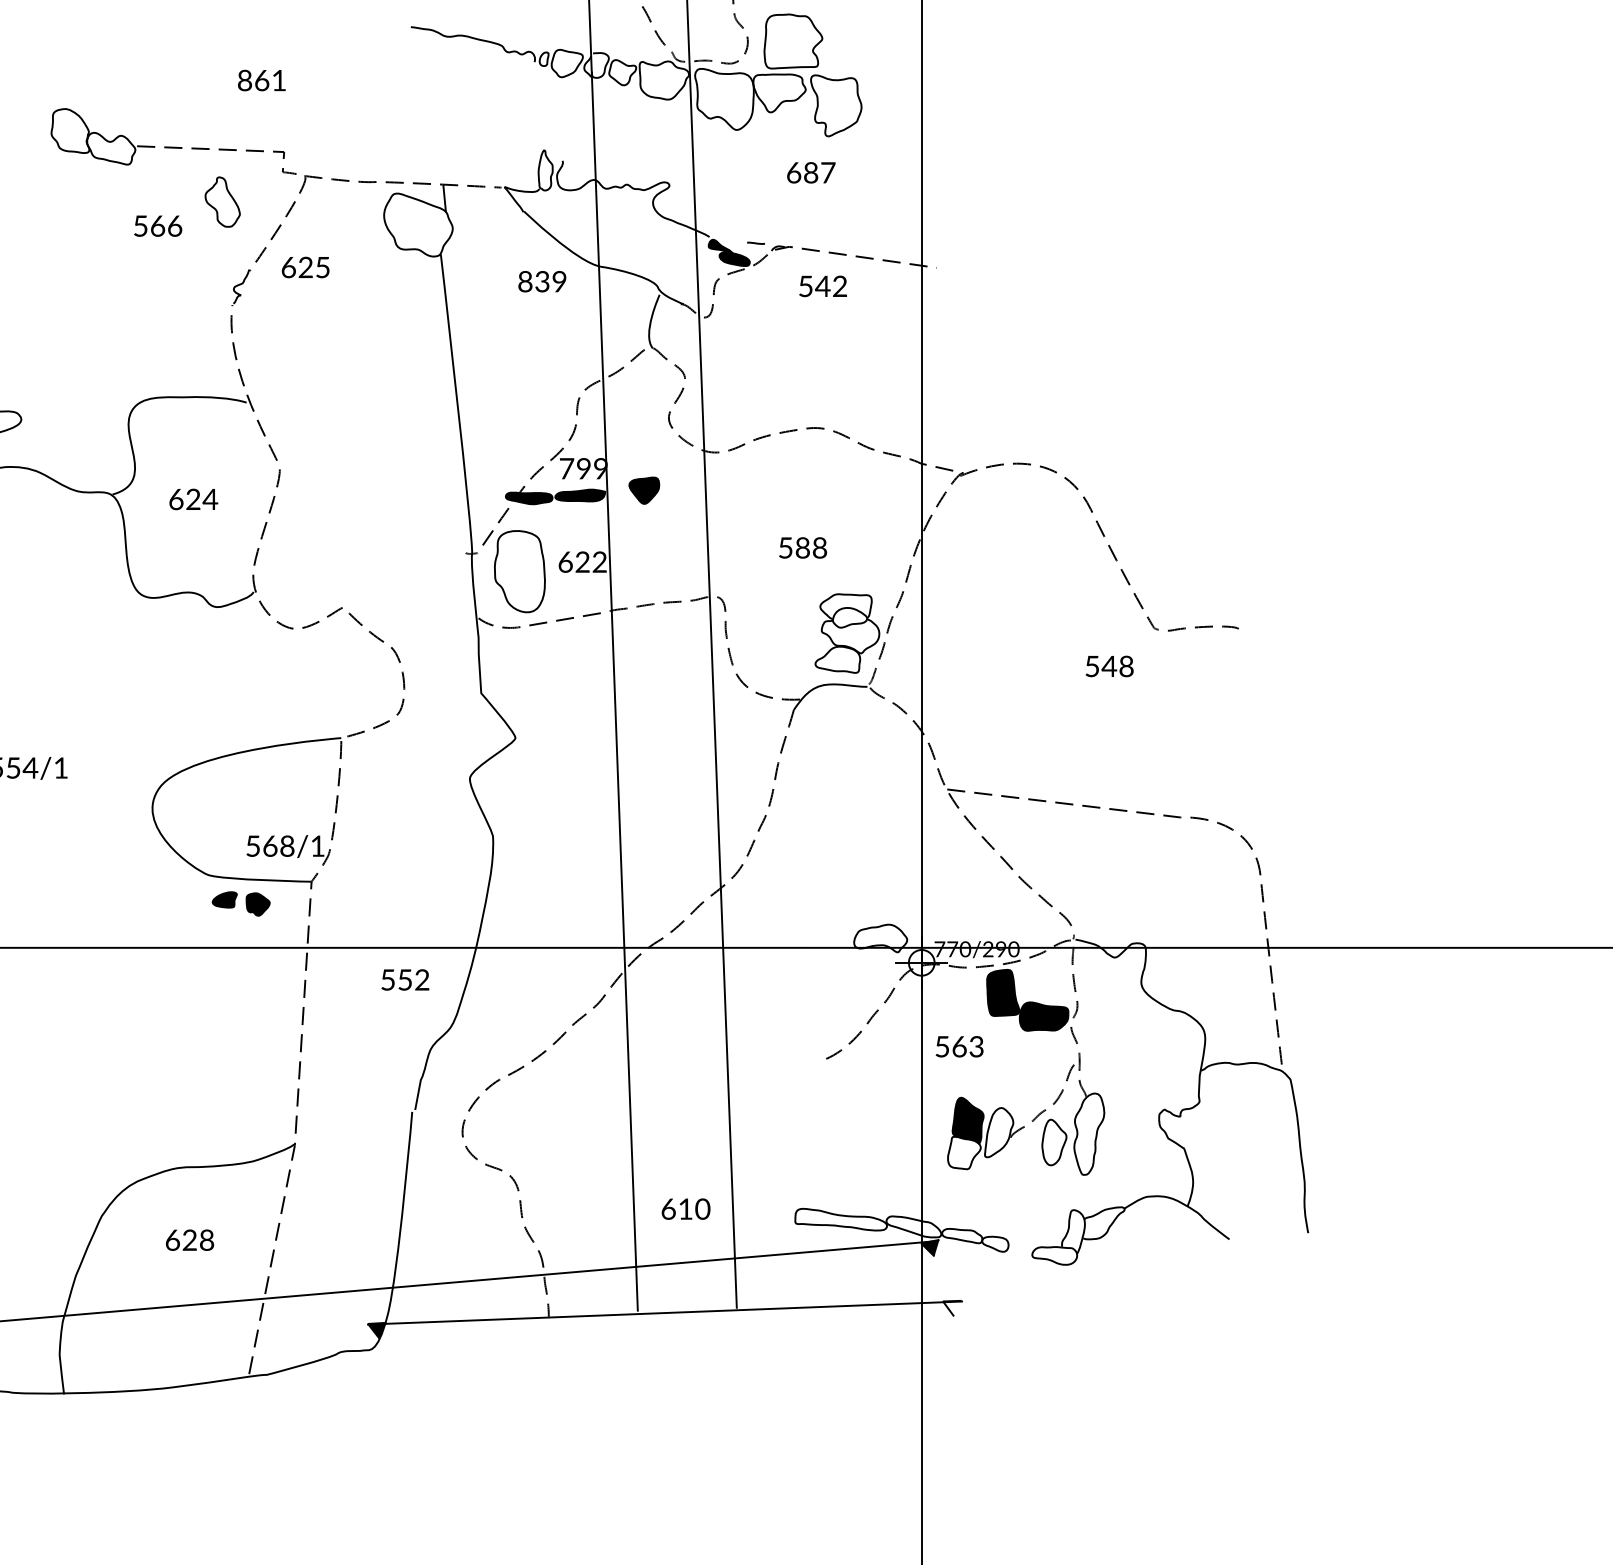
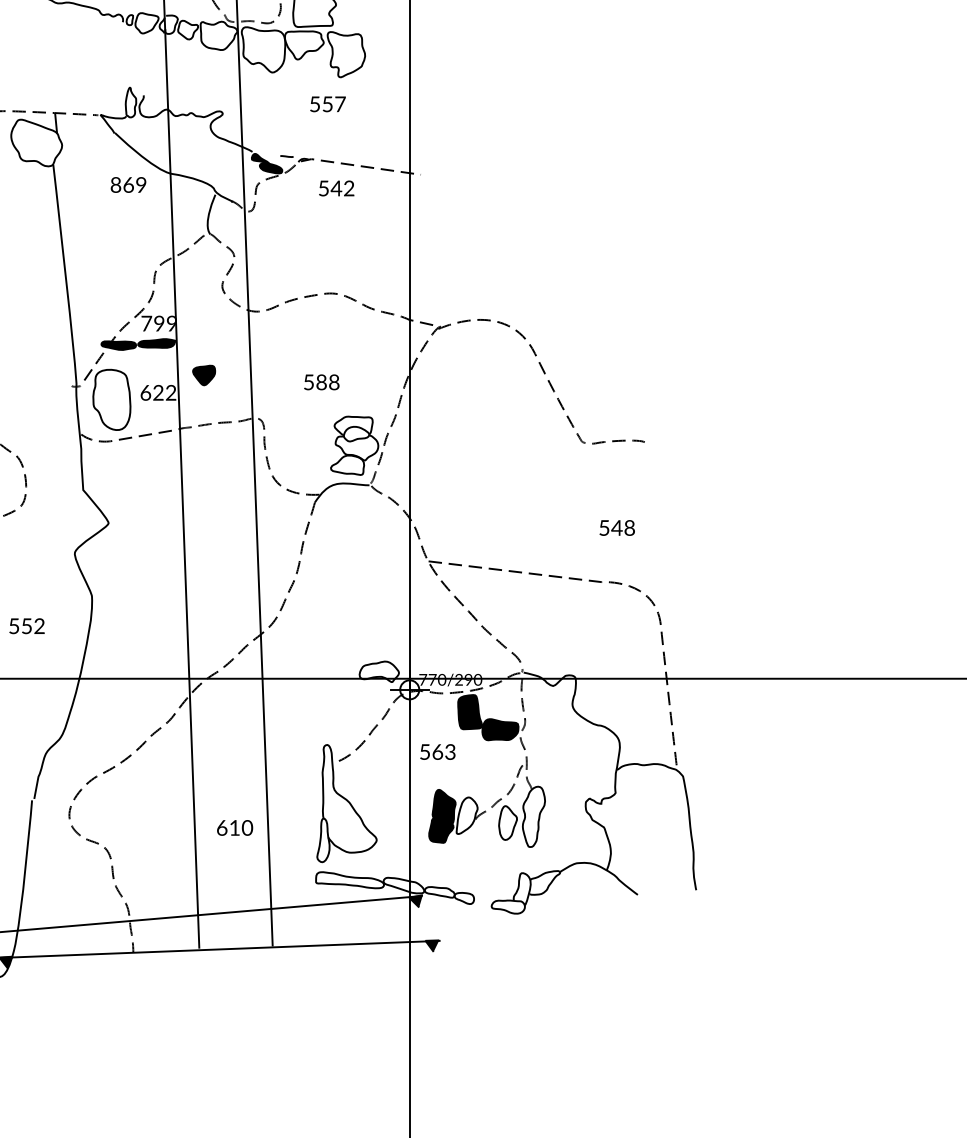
text: (802, 172) -> (321, 104), 687 -> 557
text: (542, 281) -> (128, 184), 839 -> 869
part: (644, 490) -> (204, 375), moved
text: (1109, 666) -> (617, 528), moved
text: (405, 979) -> (27, 625), moved
part: (837, 1116) -> (347, 803), added
fill: (963, 1152) -> (440, 830), added
text: (685, 1208) -> (234, 827), moved
fill: (952, 1308) -> (432, 946), added

